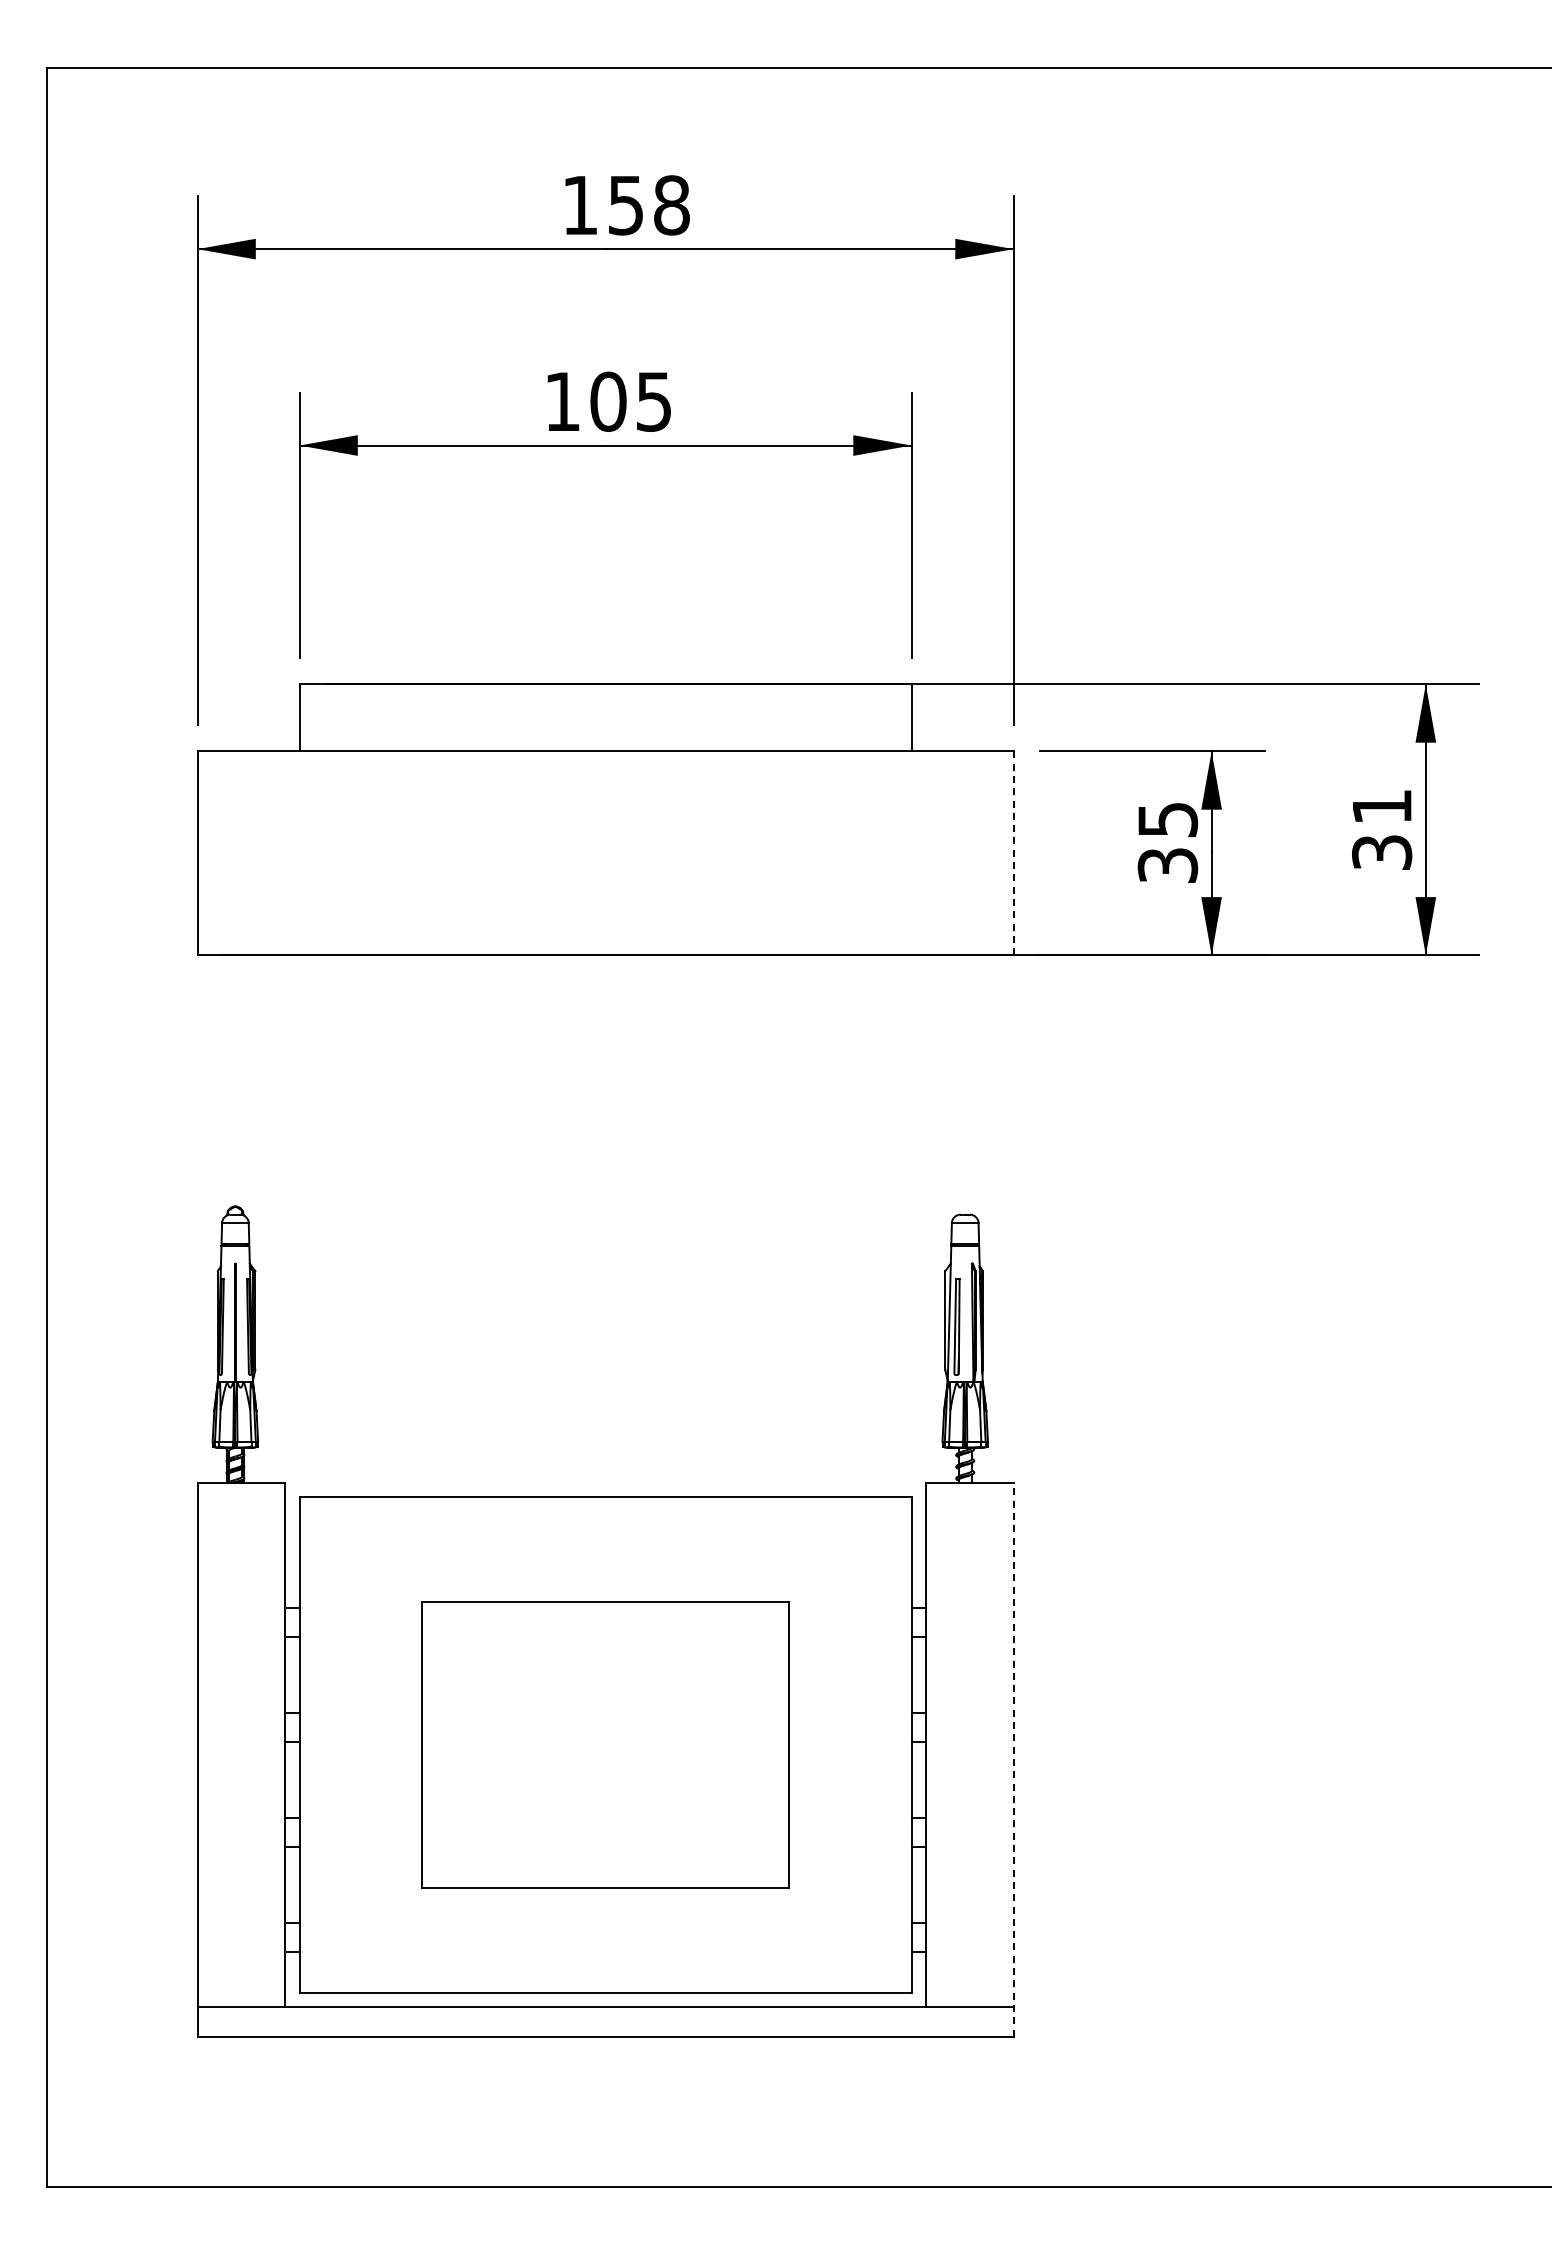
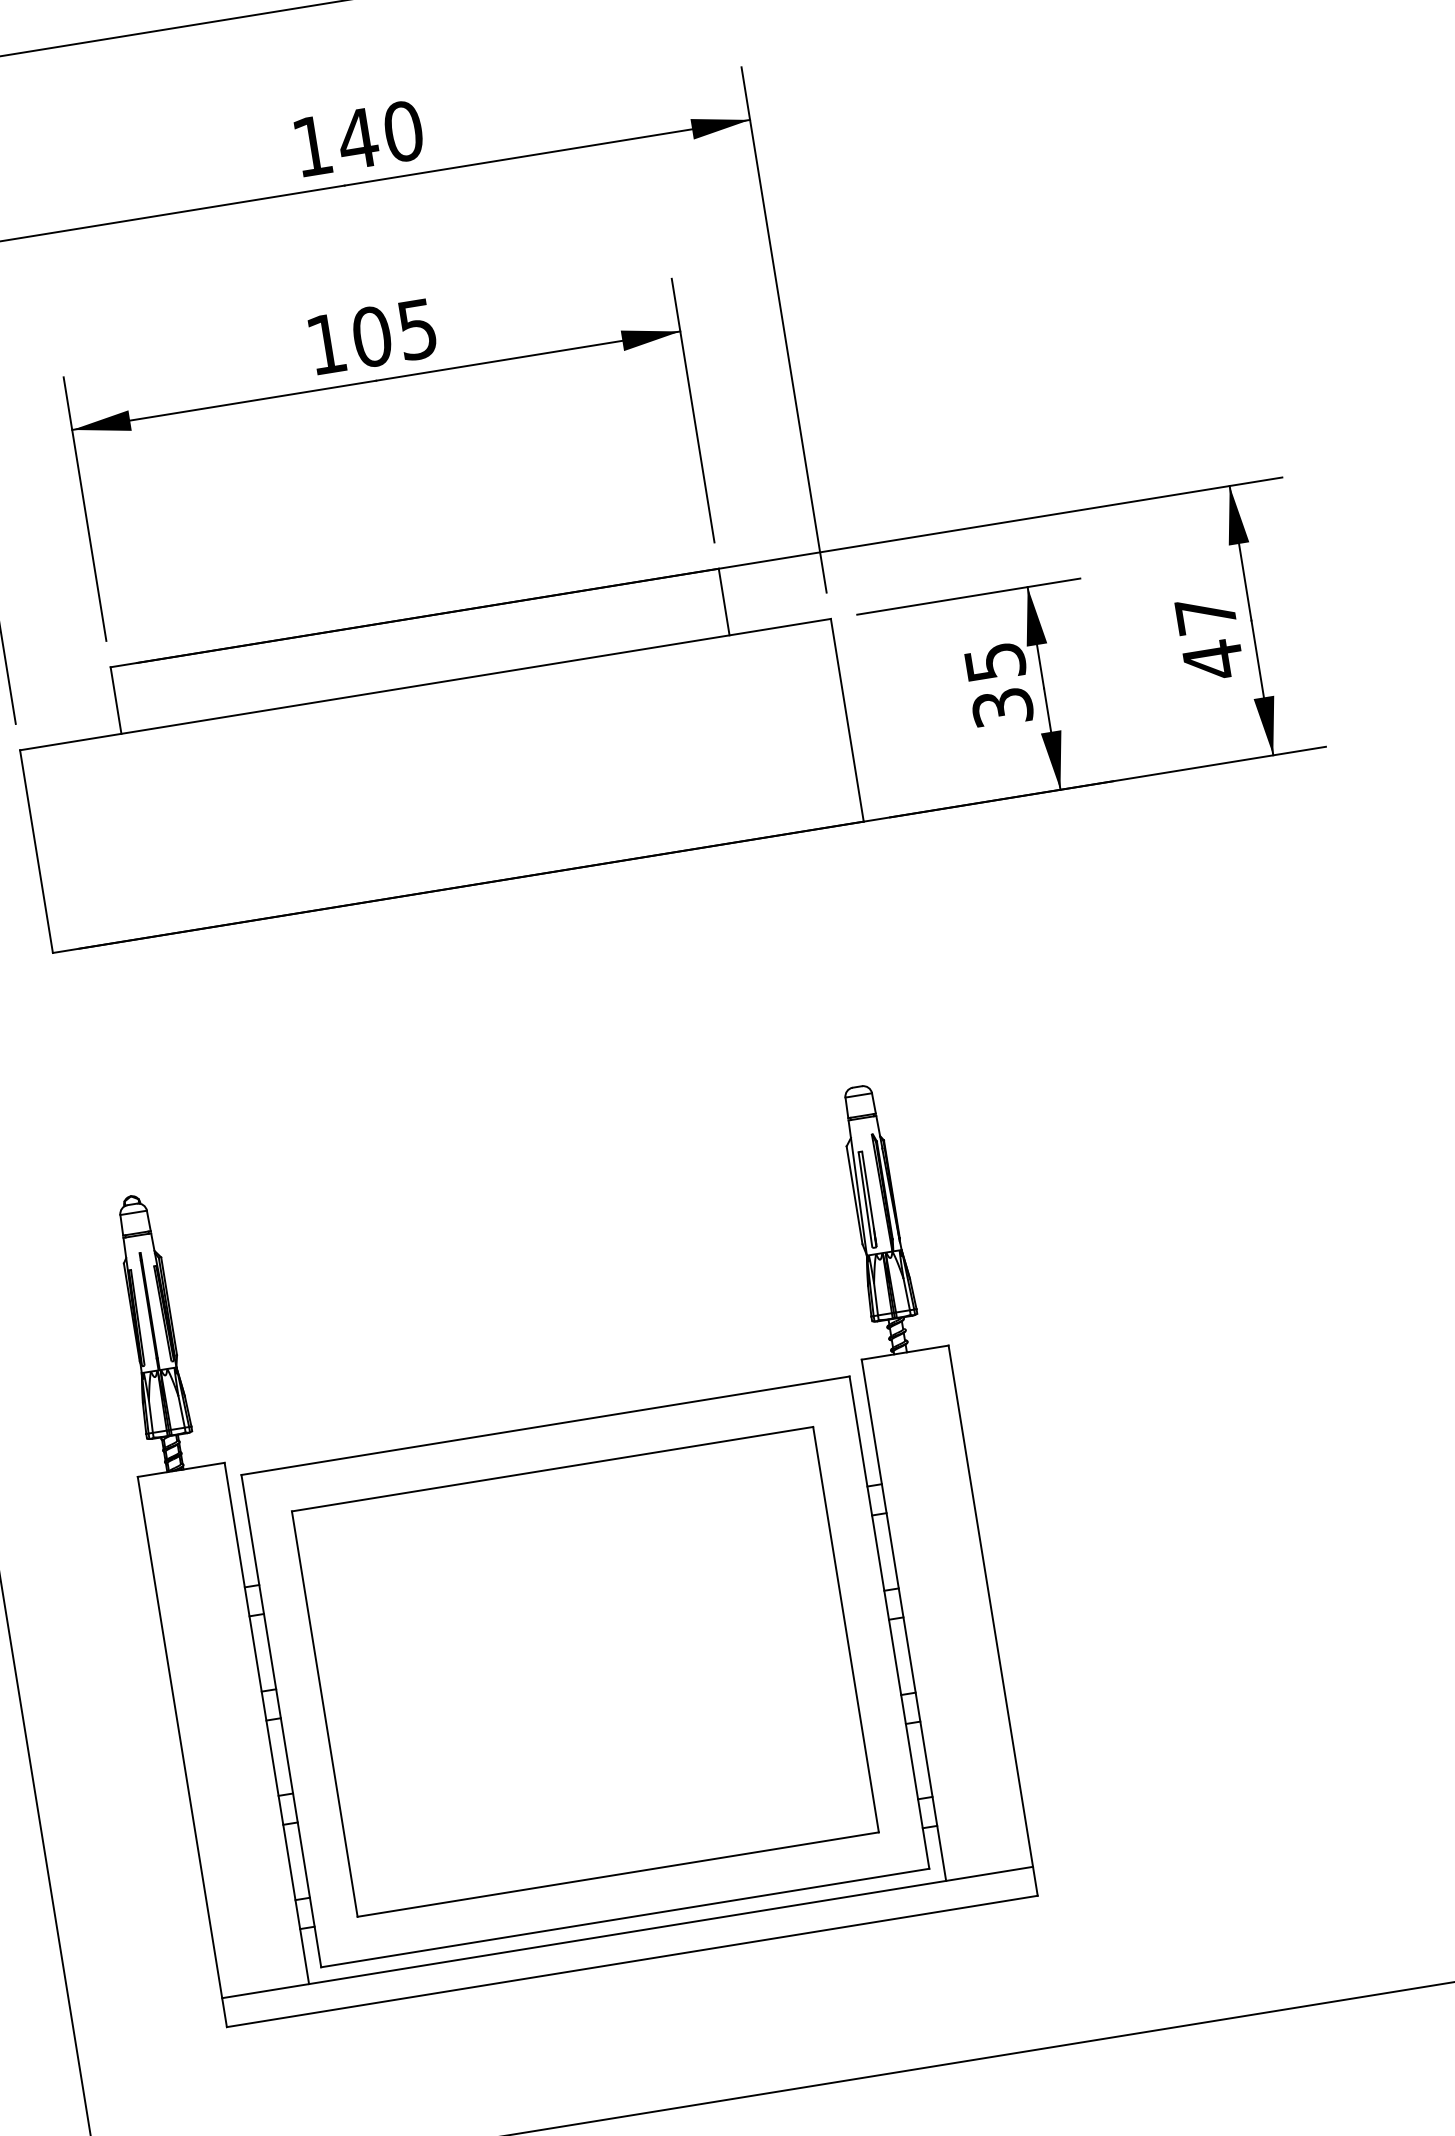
text: (648, 205) -> (380, 135), 158 -> 140
text: (1382, 830) -> (1210, 638), 31 -> 47
line: (1013, 853) -> (847, 720), dashed -> solid
part: (605, 1744) -> (585, 1671), size x1.43
line: (1013, 1759) -> (993, 1620), dashed -> solid

